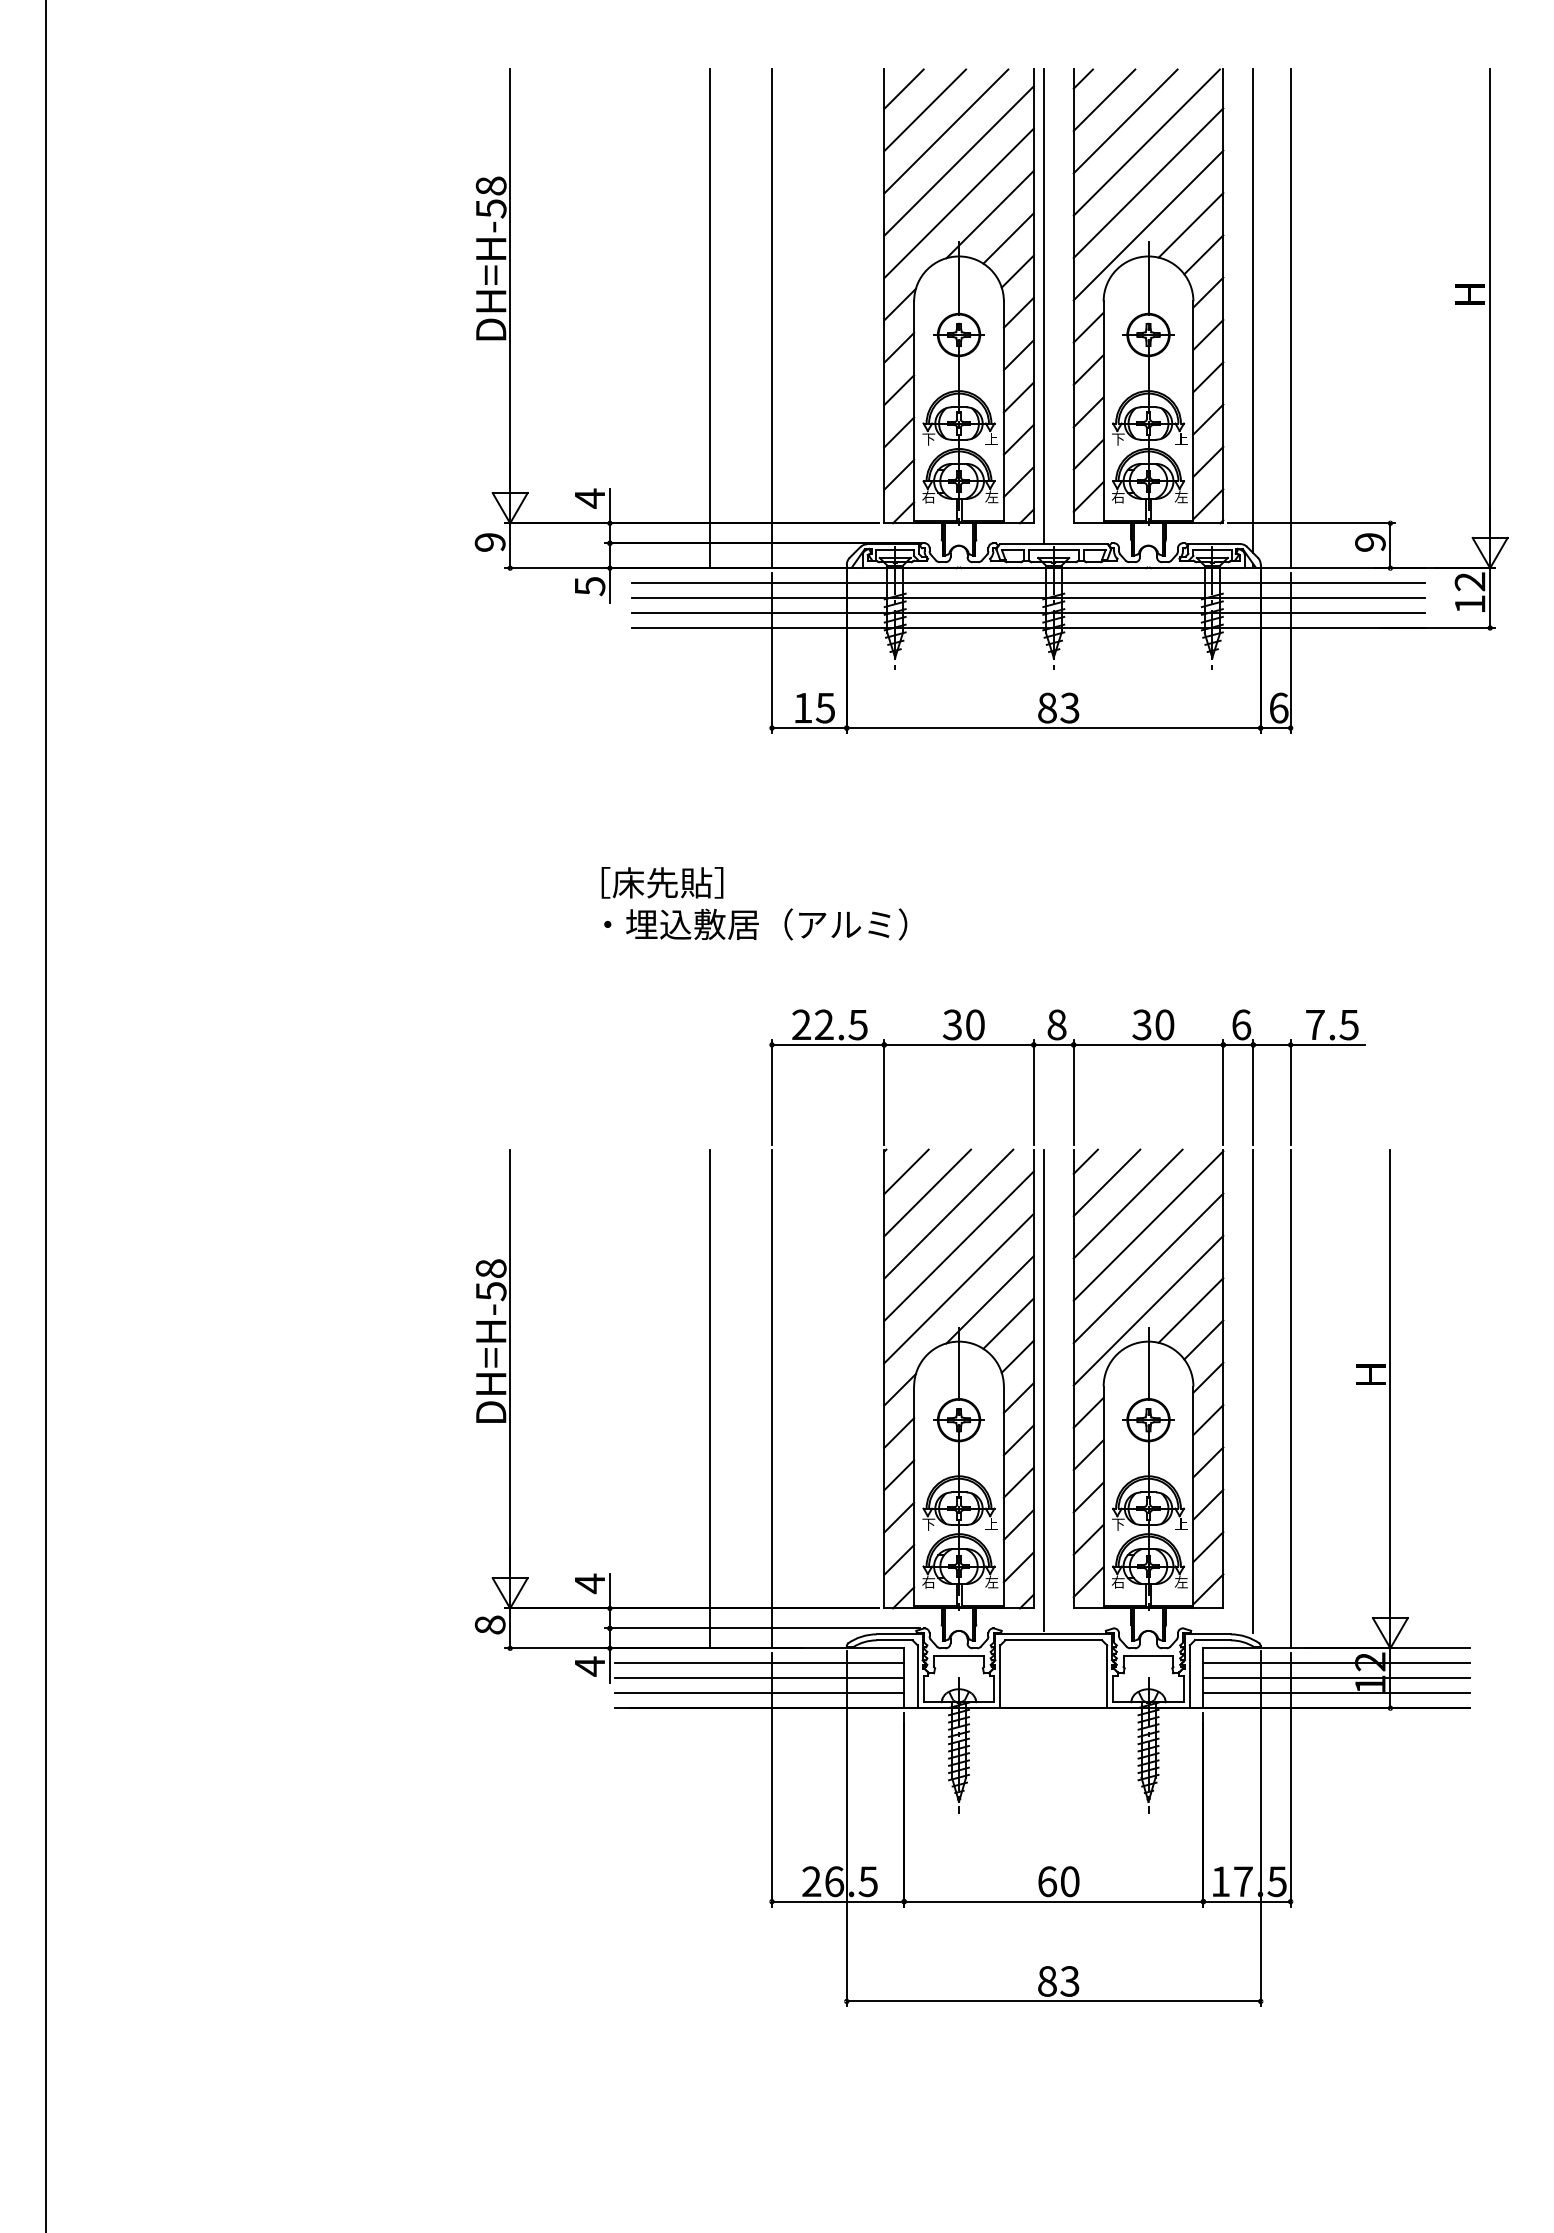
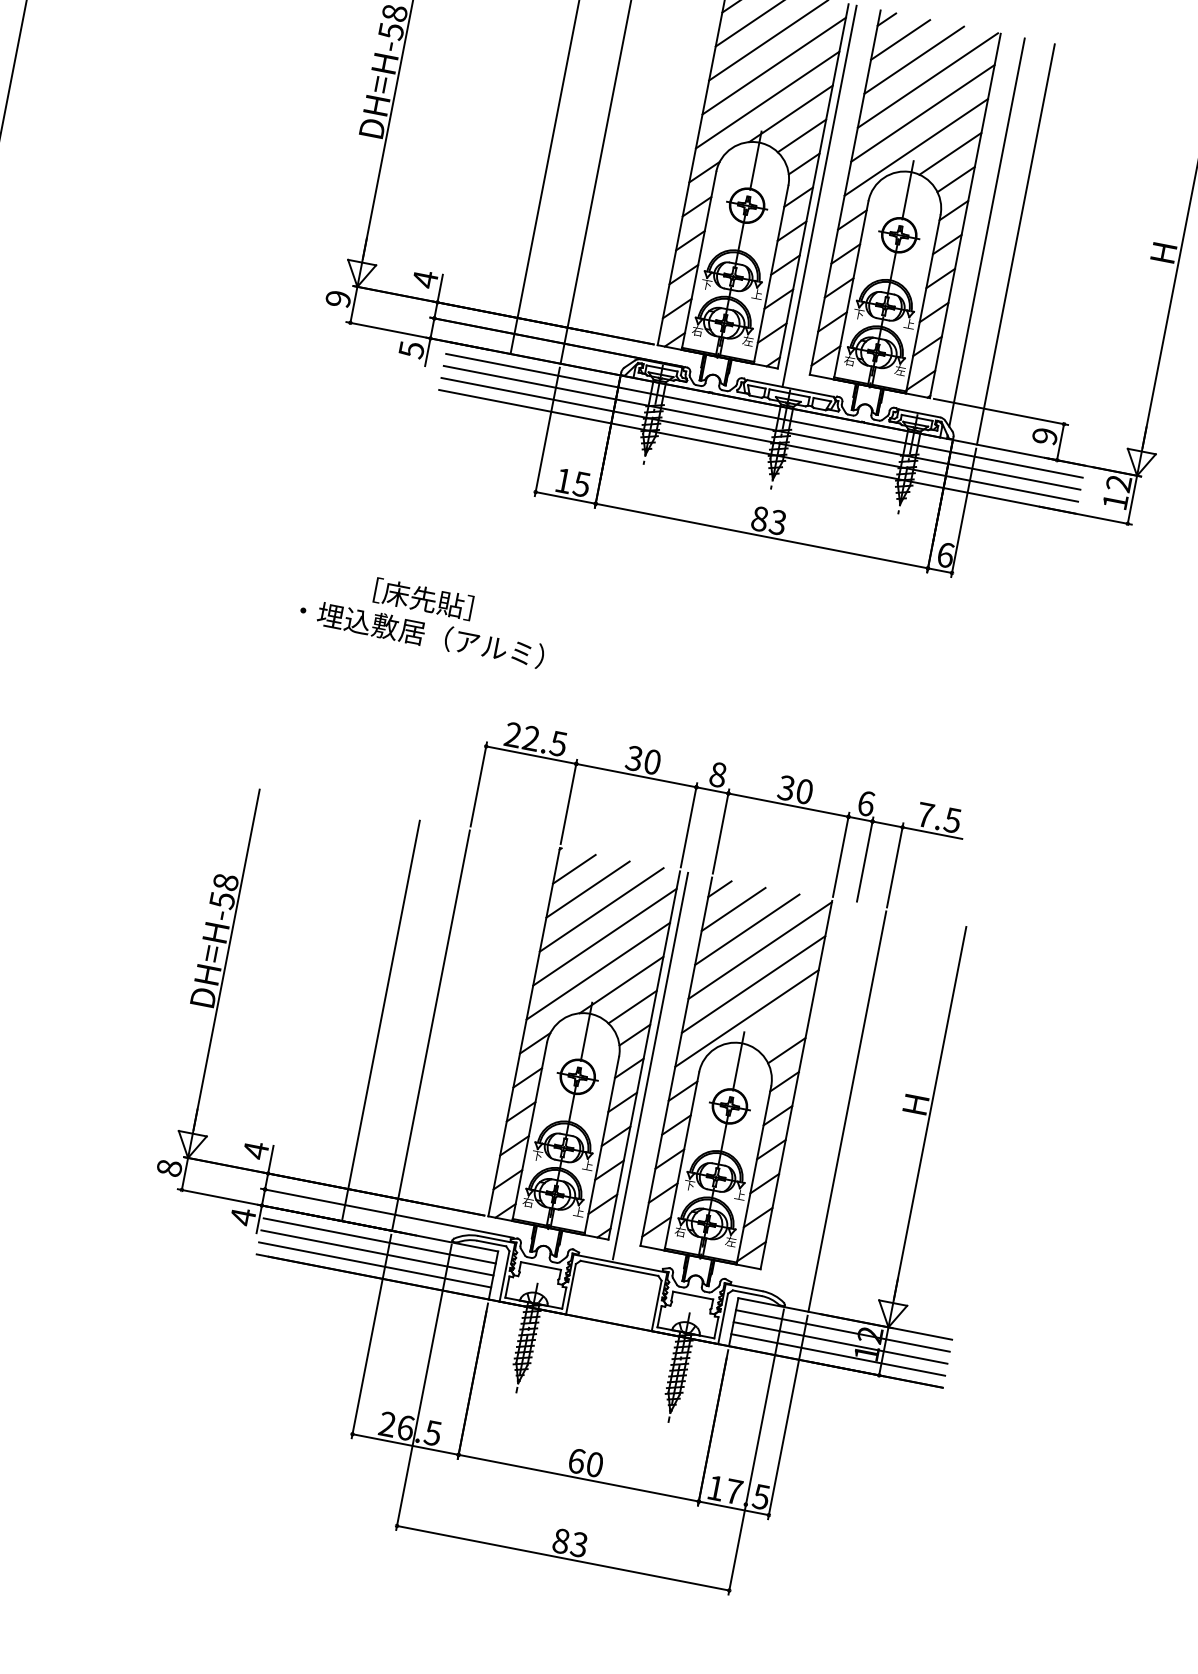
text: (755, 924) -> (421, 633), moved
line: (1190, 1310) -> (780, 1024), removed
line: (1253, 1391) -> (818, 1099), removed
text: (991, 1581) -> (578, 1211), 左 -> 上

